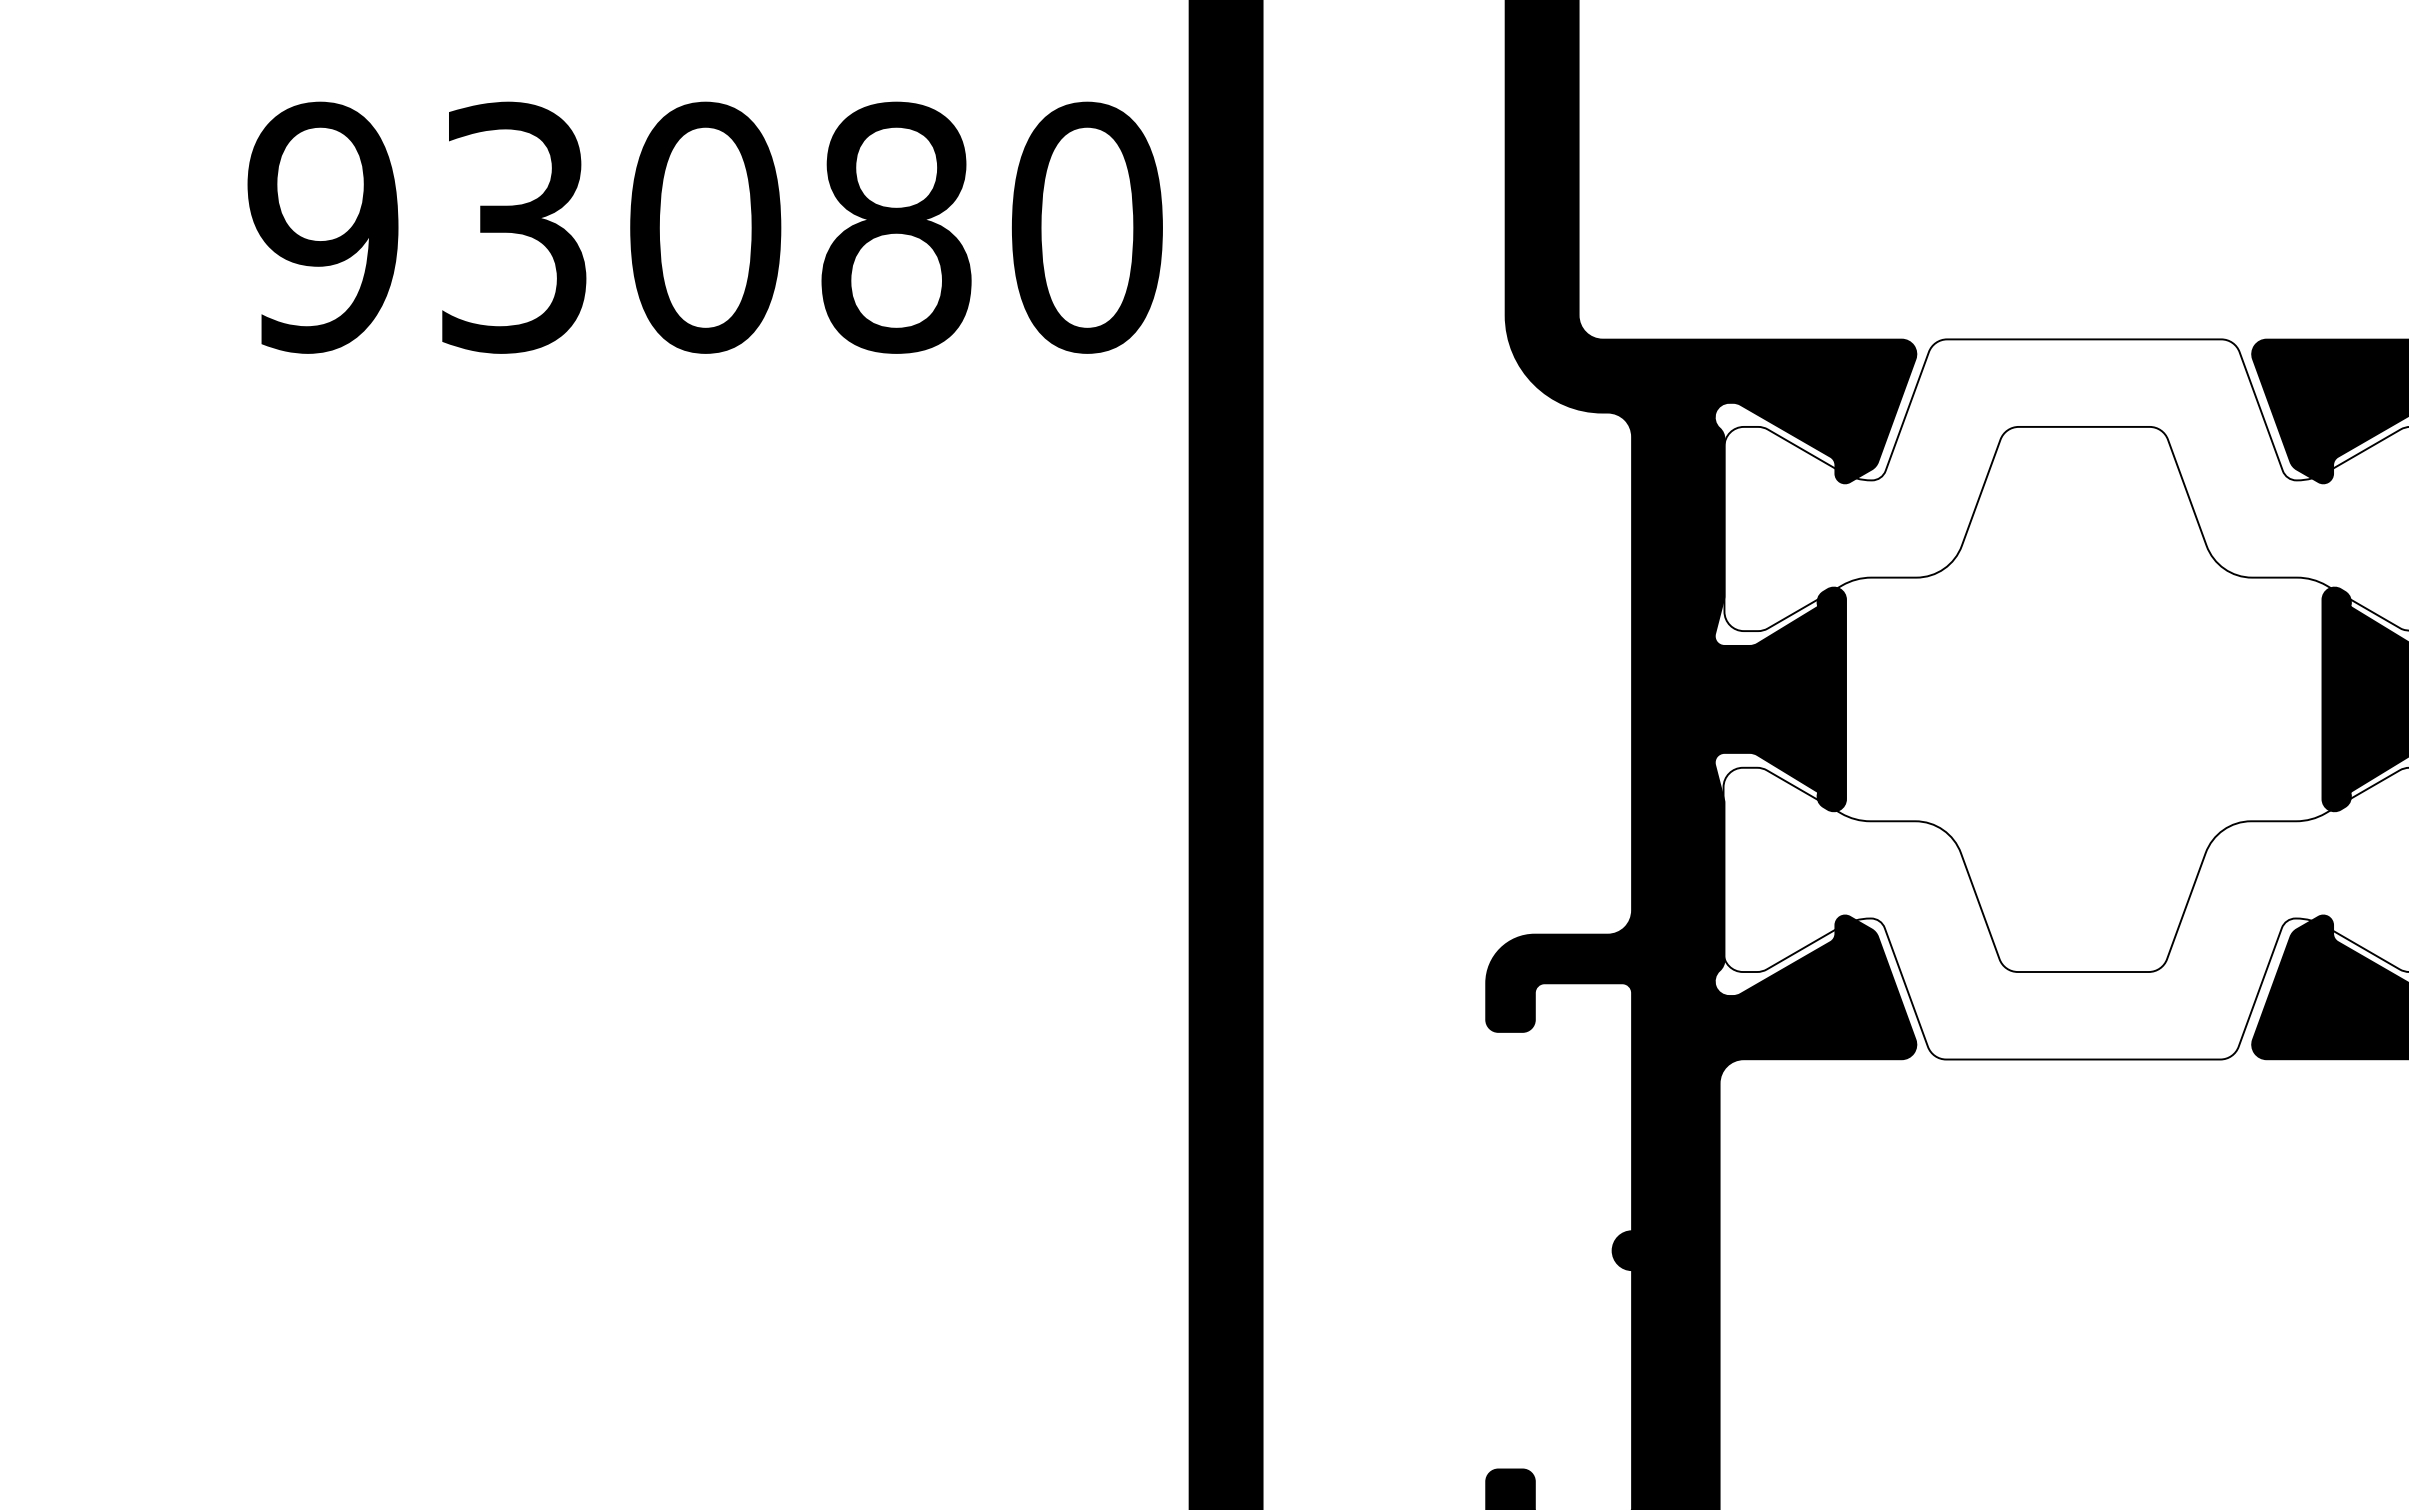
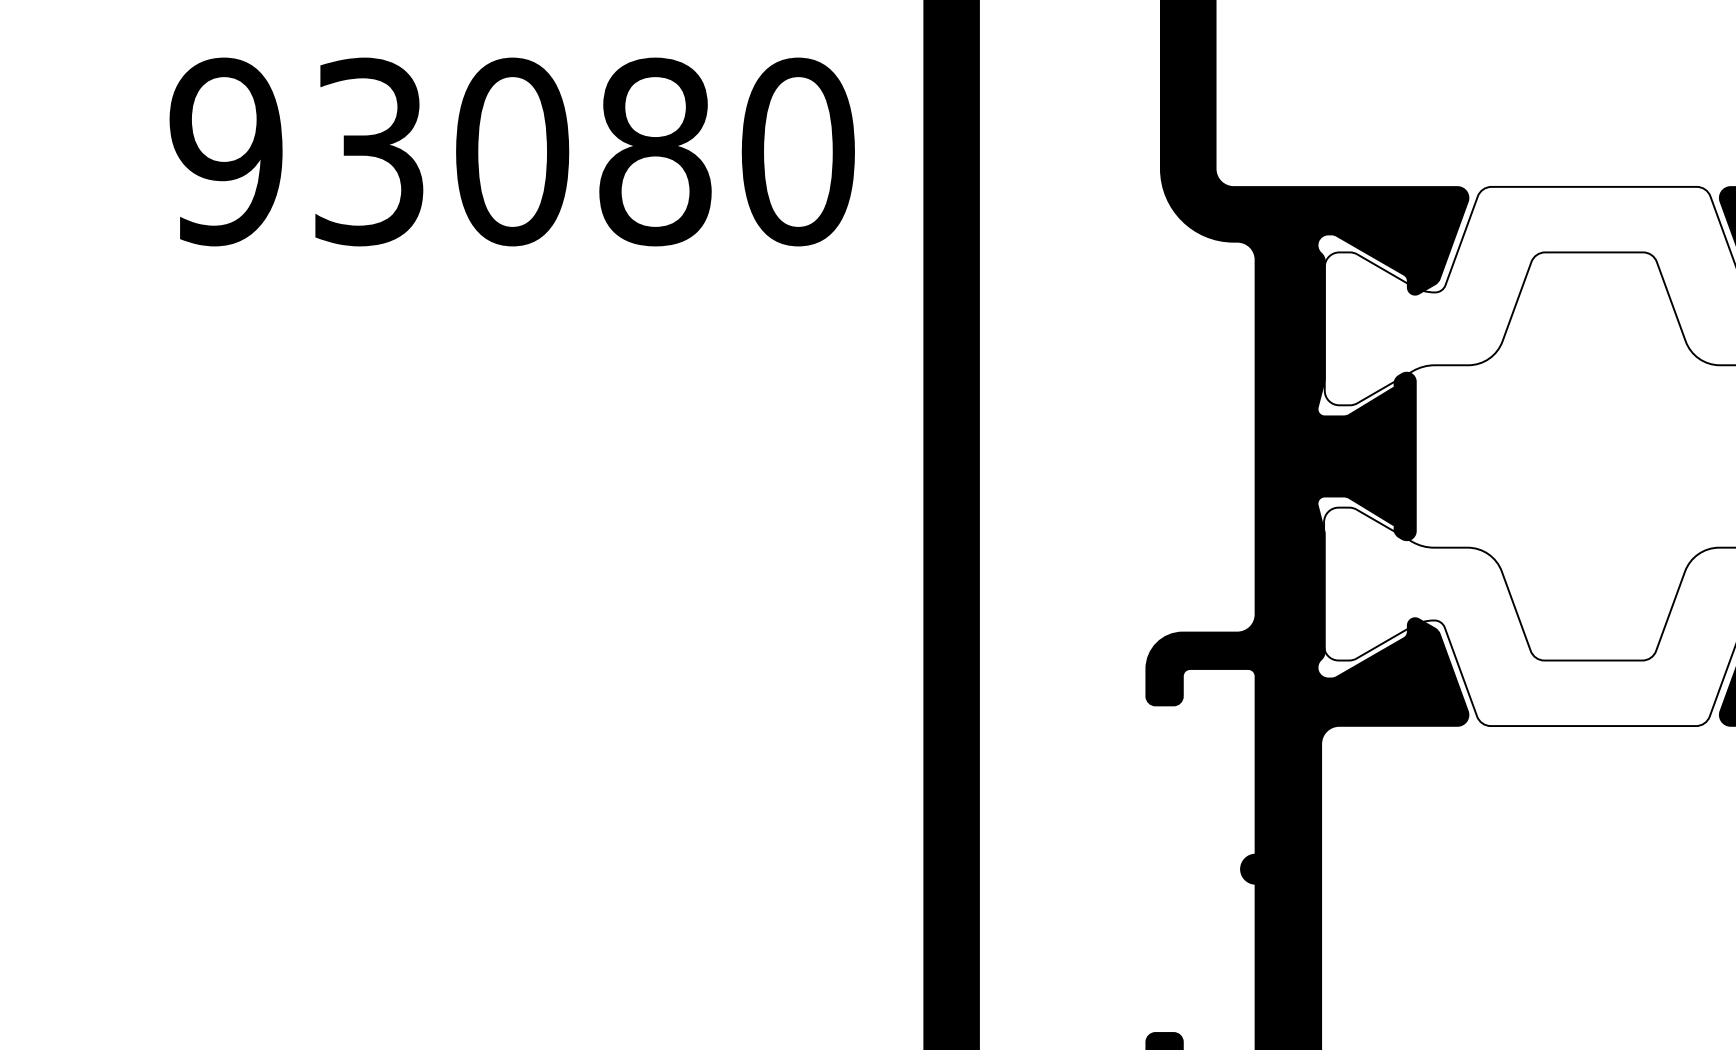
text: (704, 227) -> (511, 151), moved

